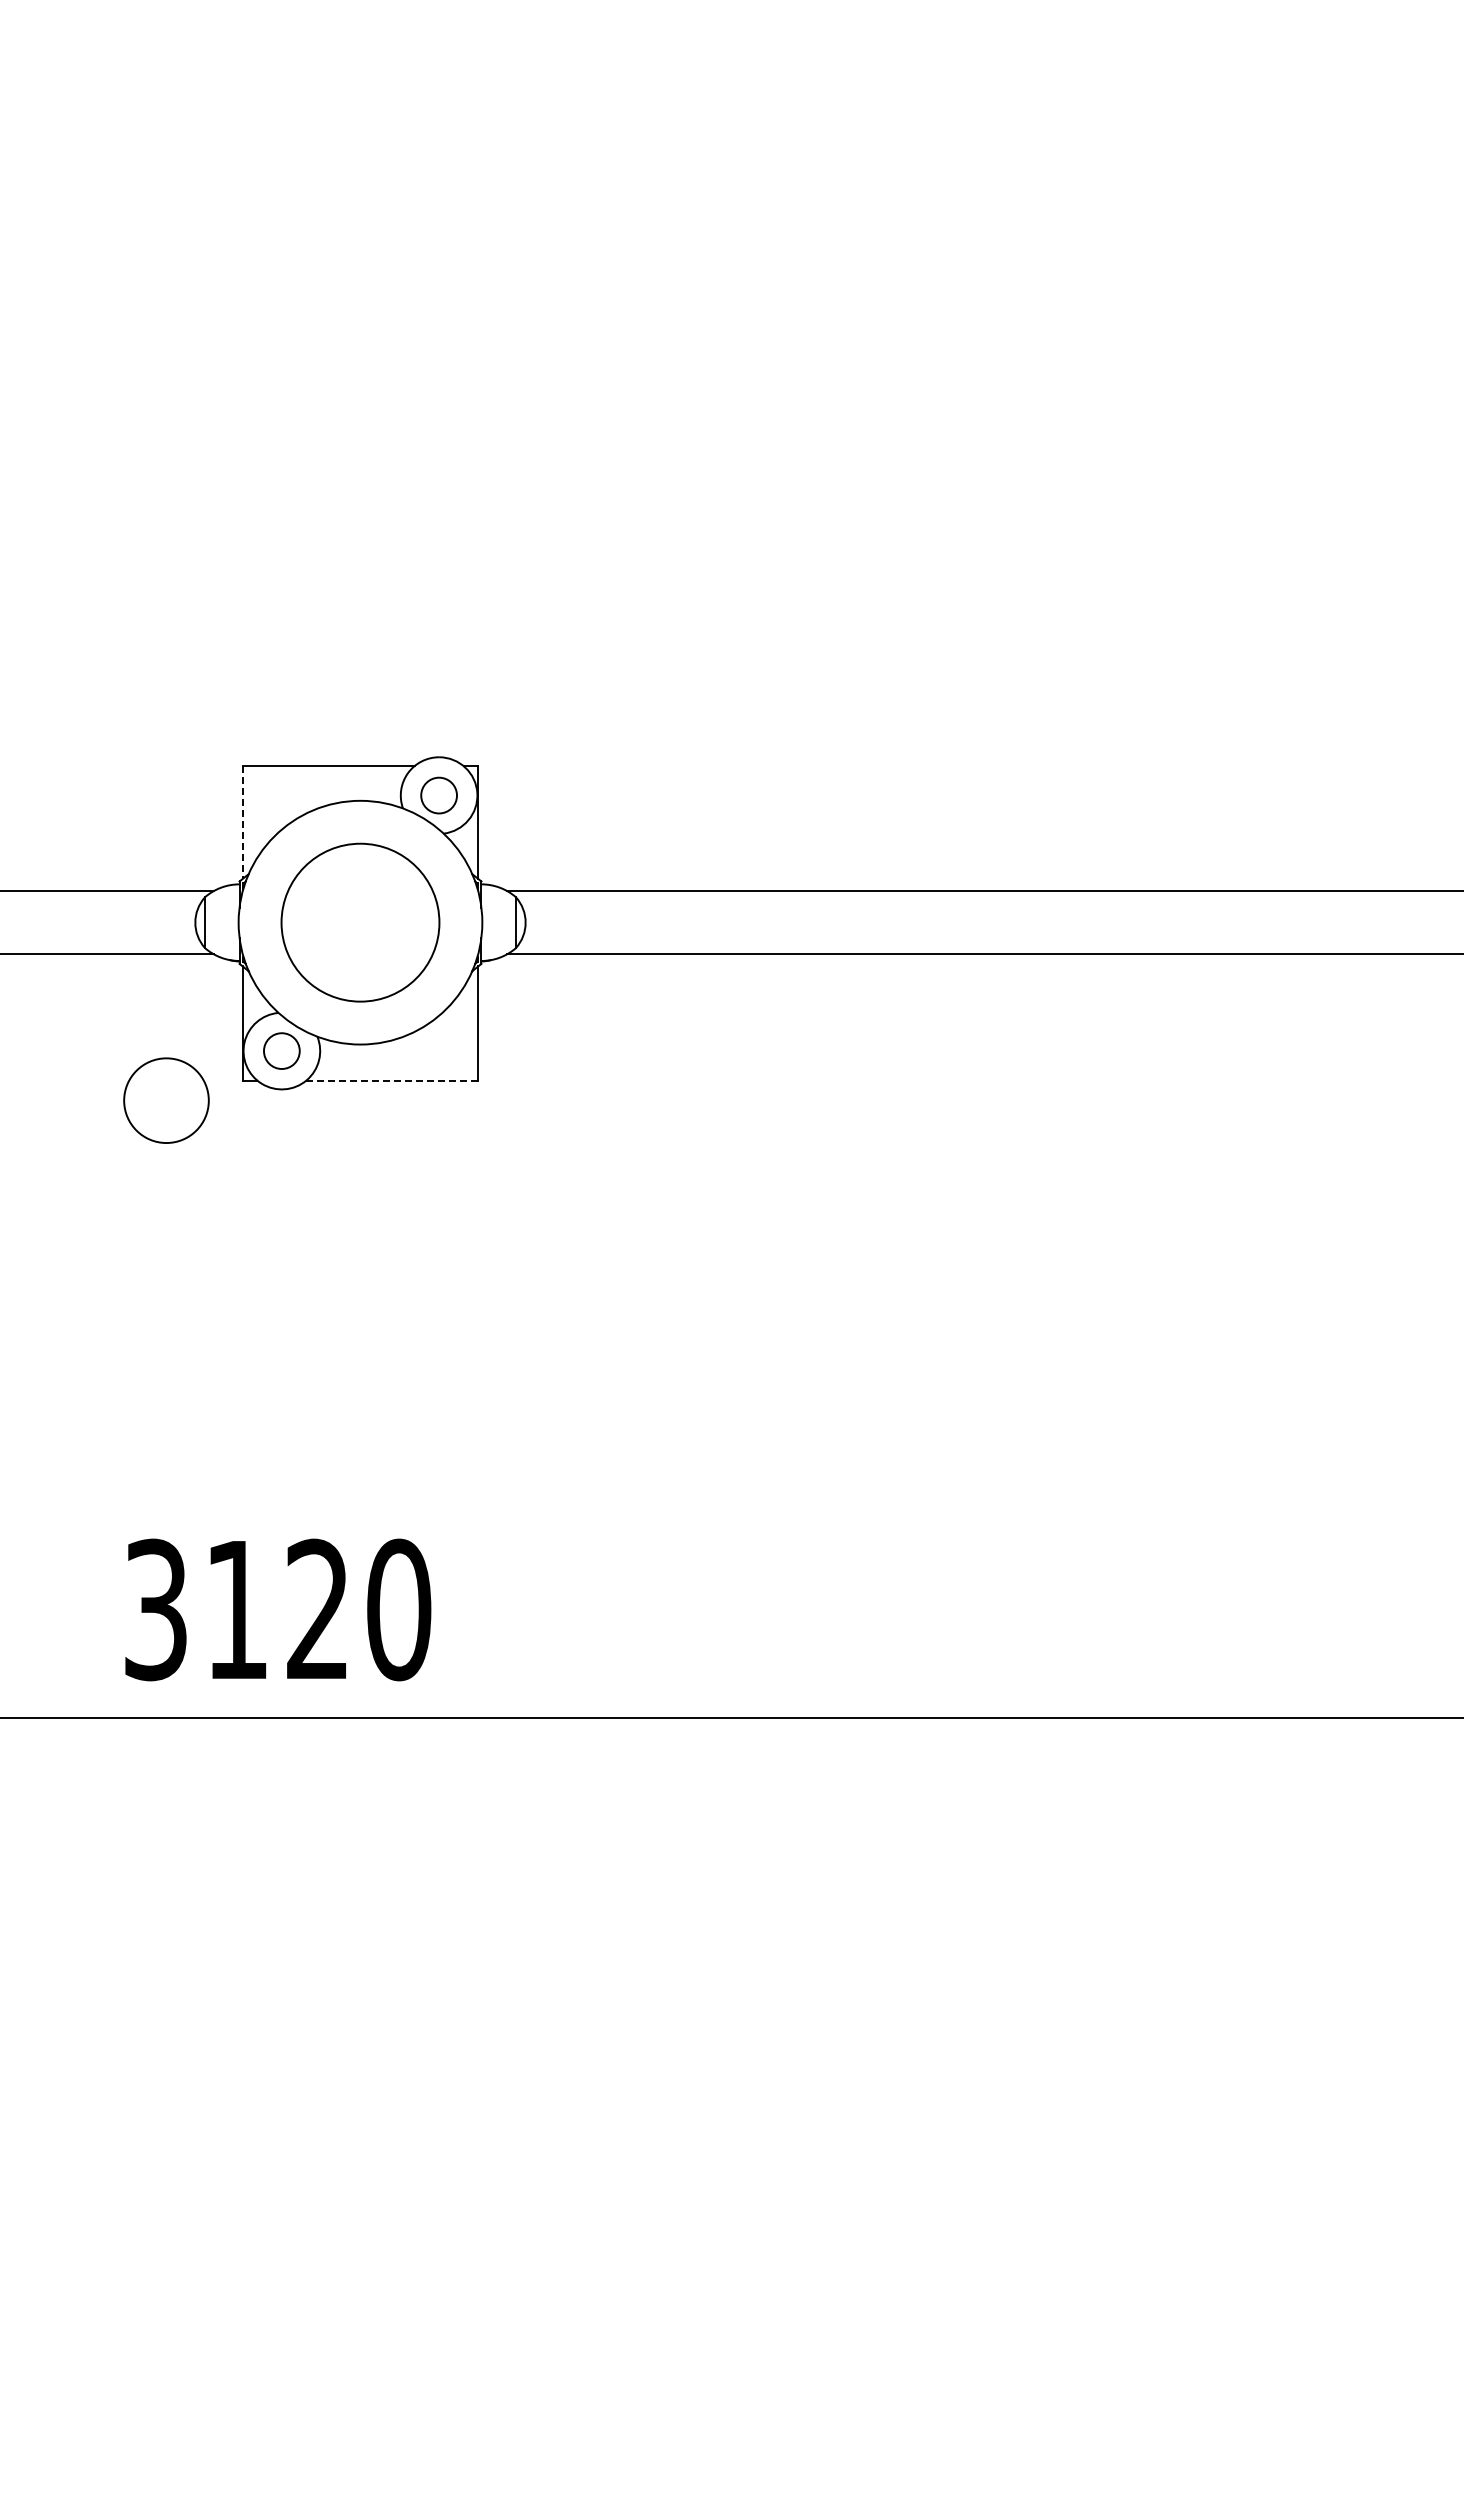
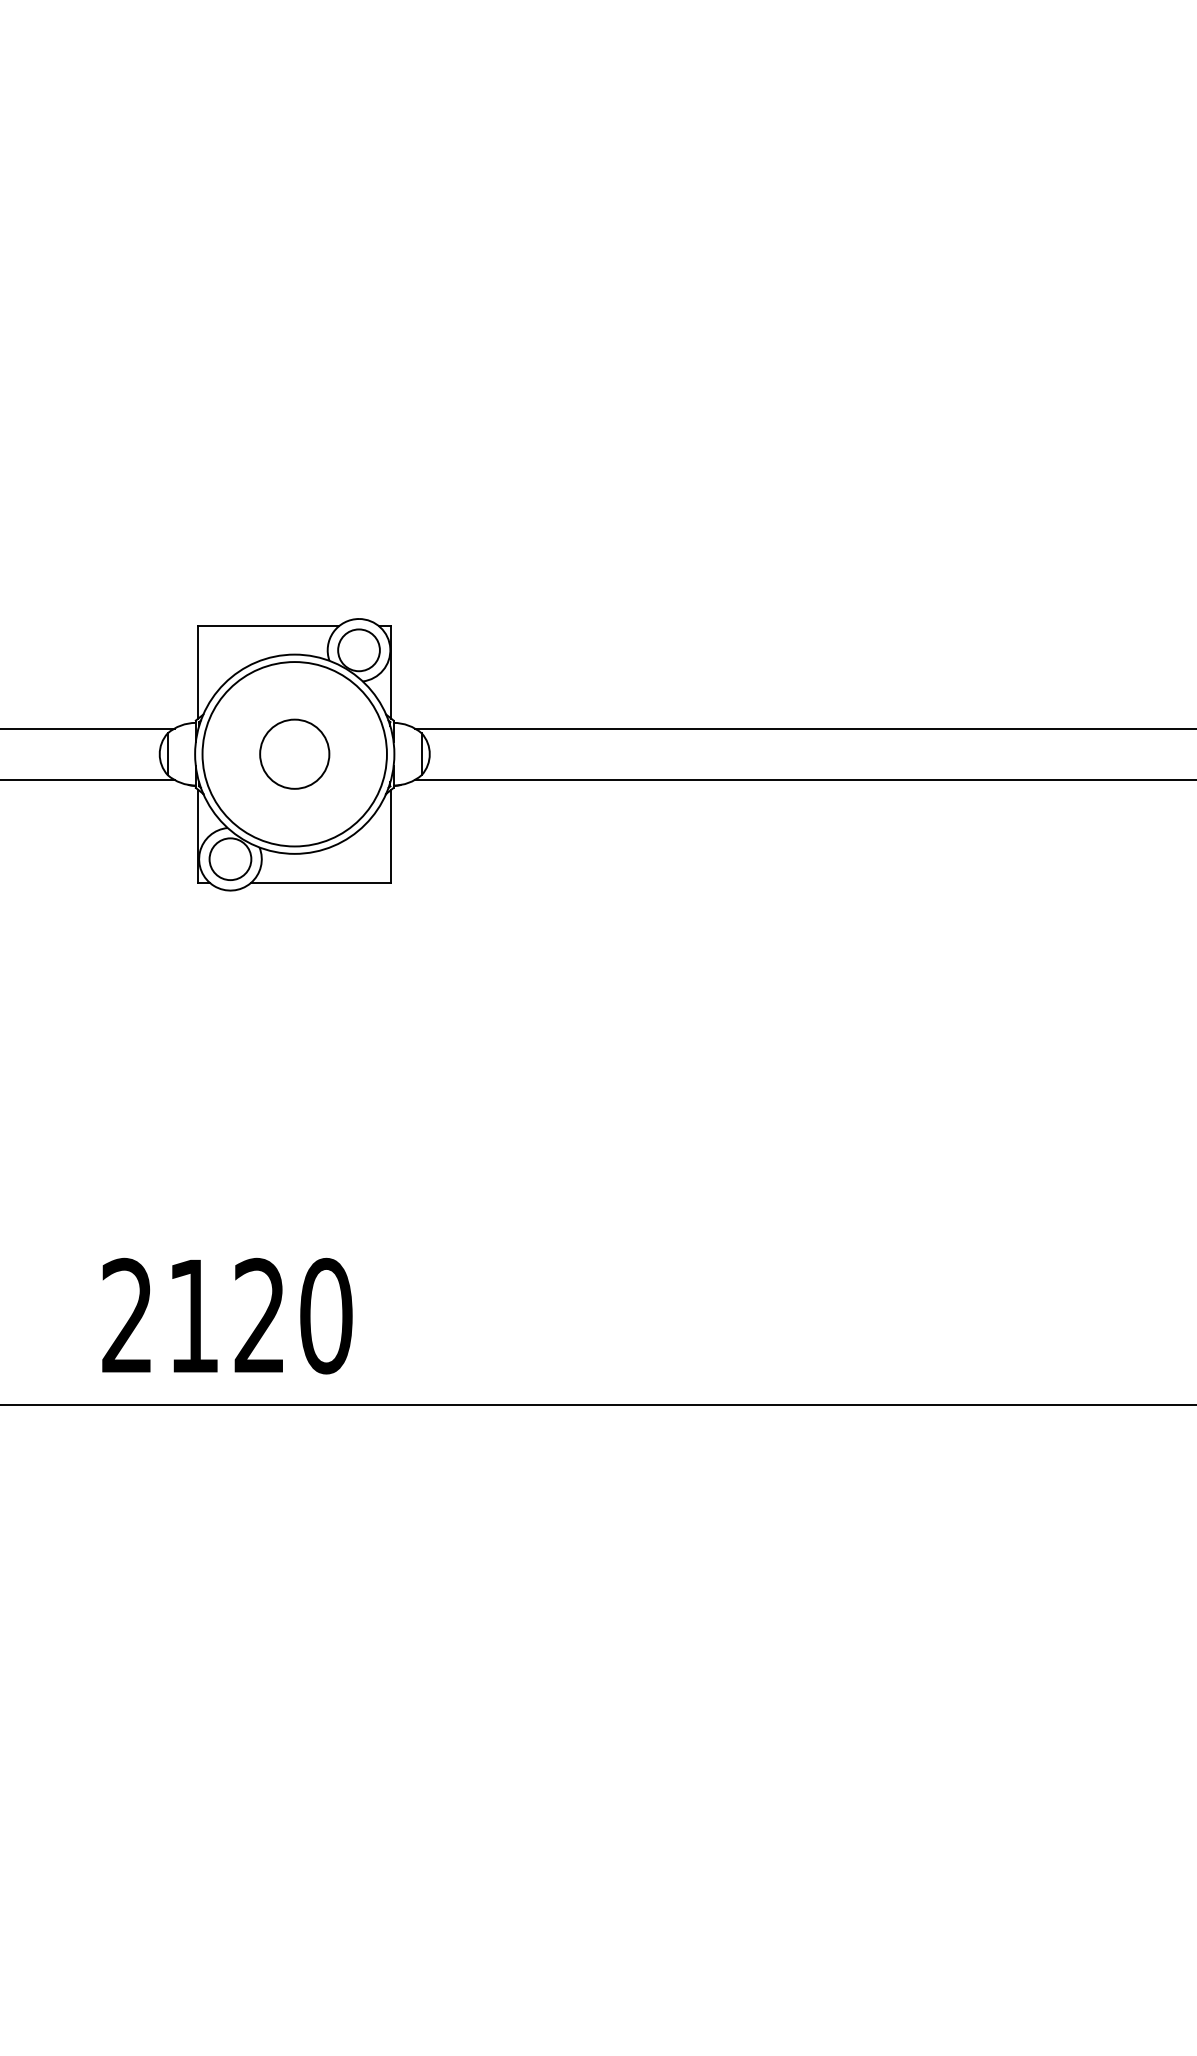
circle: (438, 795) -> (358, 650), size x1.43
line: (242, 823) -> (198, 673), dashed -> solid
circle: (360, 922) -> (294, 754), size x1.43
circle: (281, 1050) -> (230, 858), size x1.43
line: (392, 1080) -> (320, 883), dashed -> solid
circle: (166, 1100) -> (294, 754), moved
text: (155, 1609) -> (127, 1315), 3120 -> 2120

